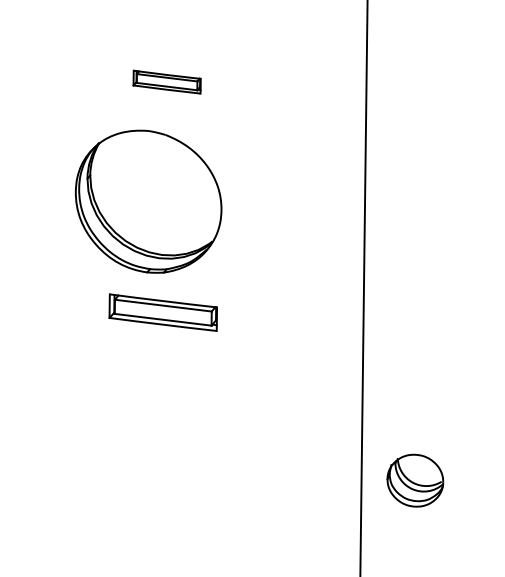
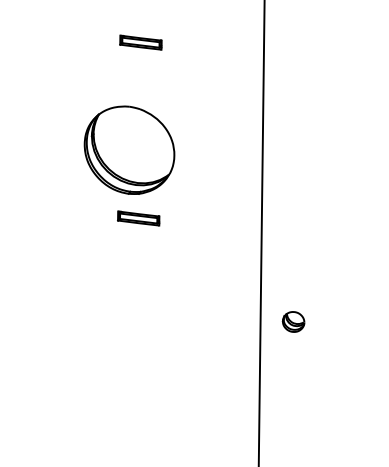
part: (166, 81) -> (140, 42), moved
part: (163, 312) -> (138, 218), size x0.62
part: (415, 479) -> (293, 321), size x0.62

